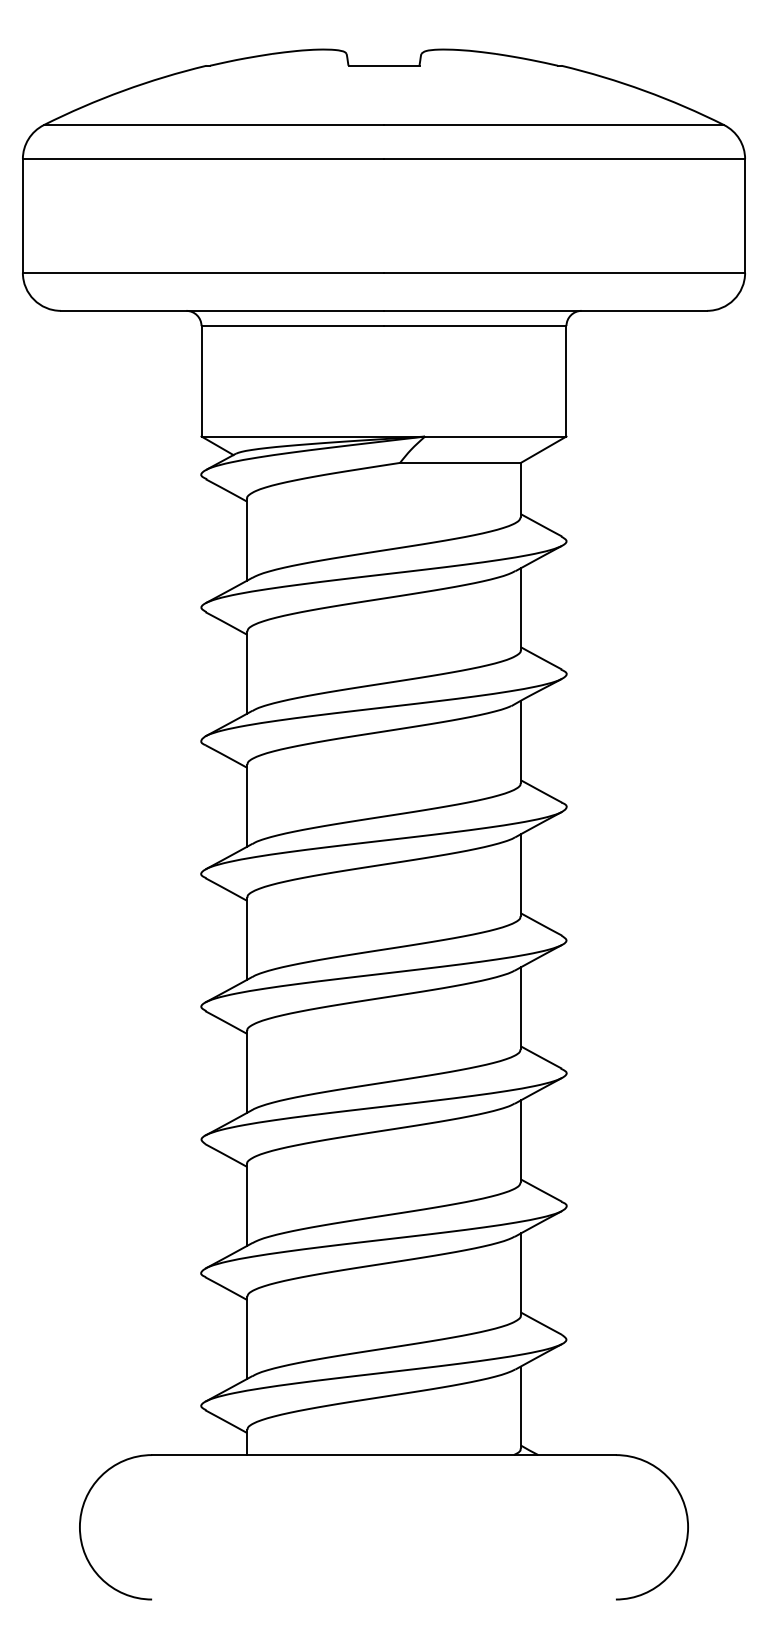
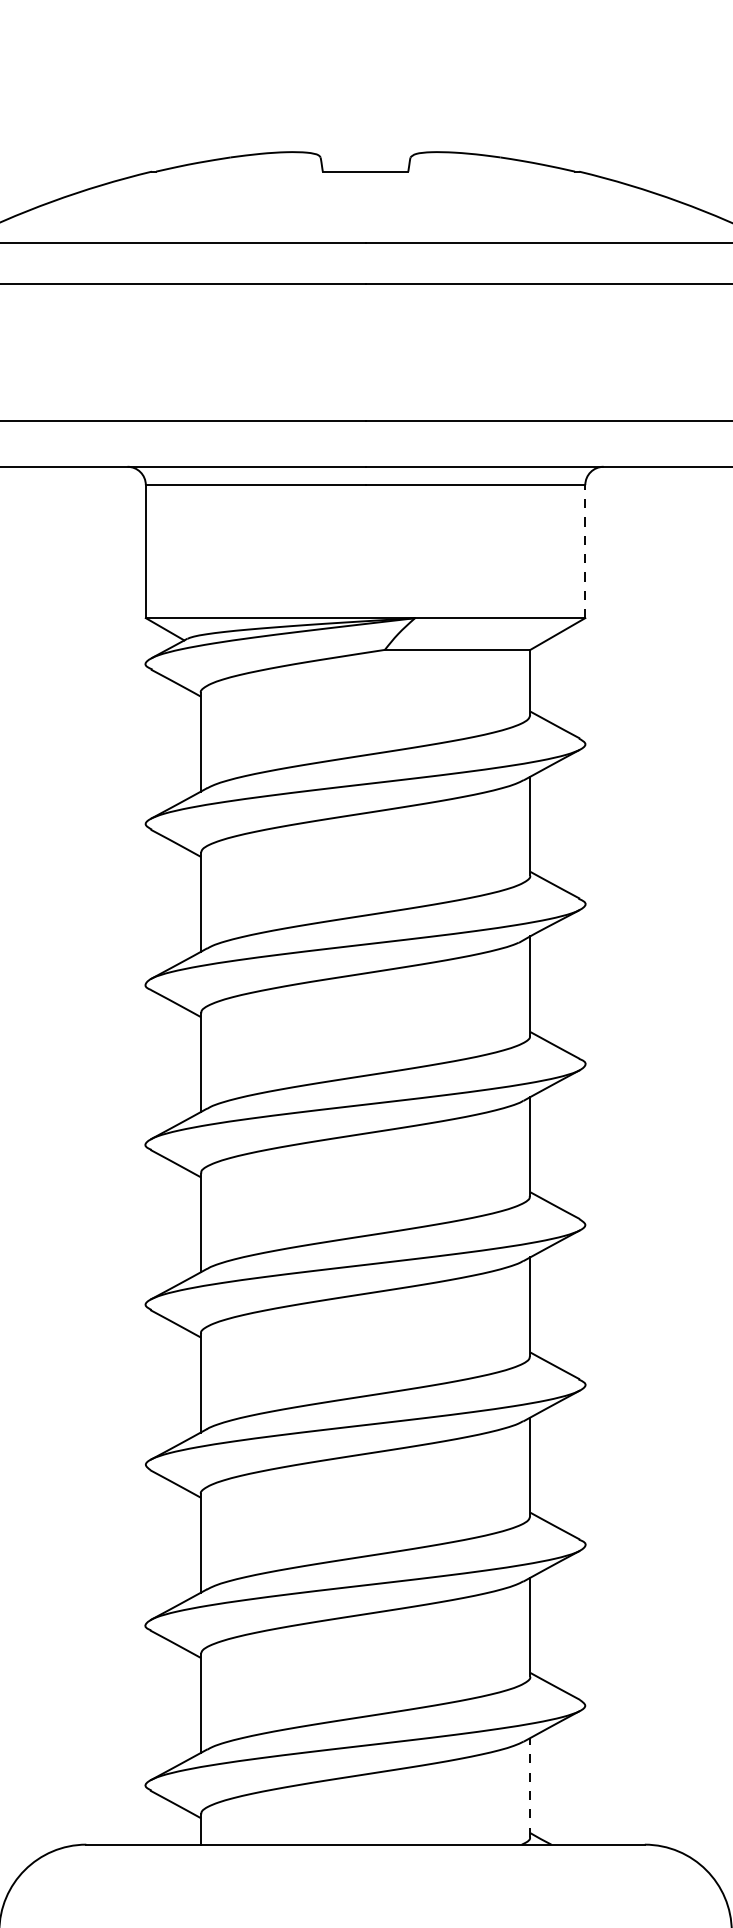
line: (566, 380) -> (585, 550), solid -> dashed
line: (520, 1407) -> (529, 1787), solid -> dashed

